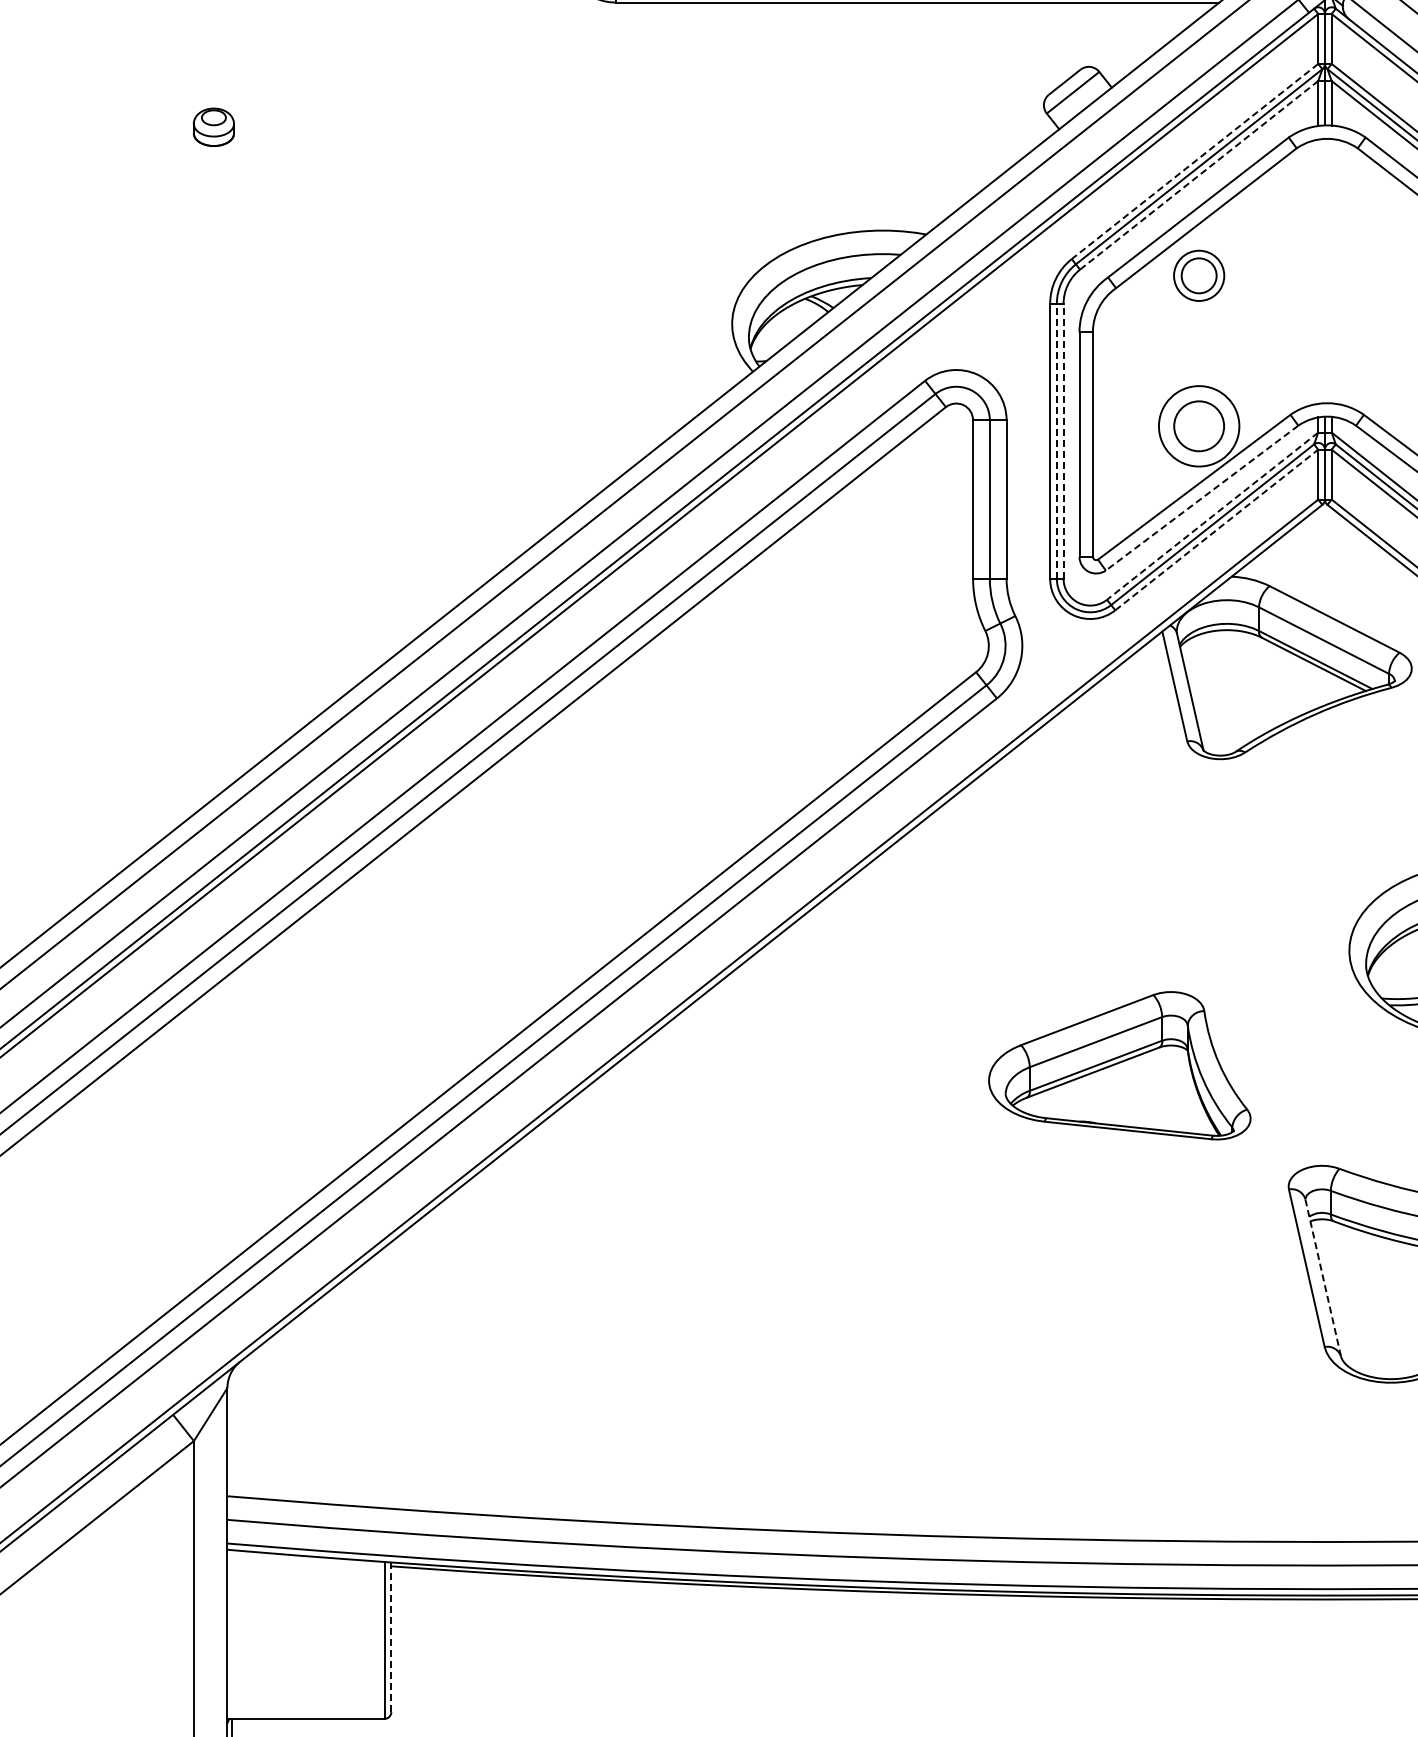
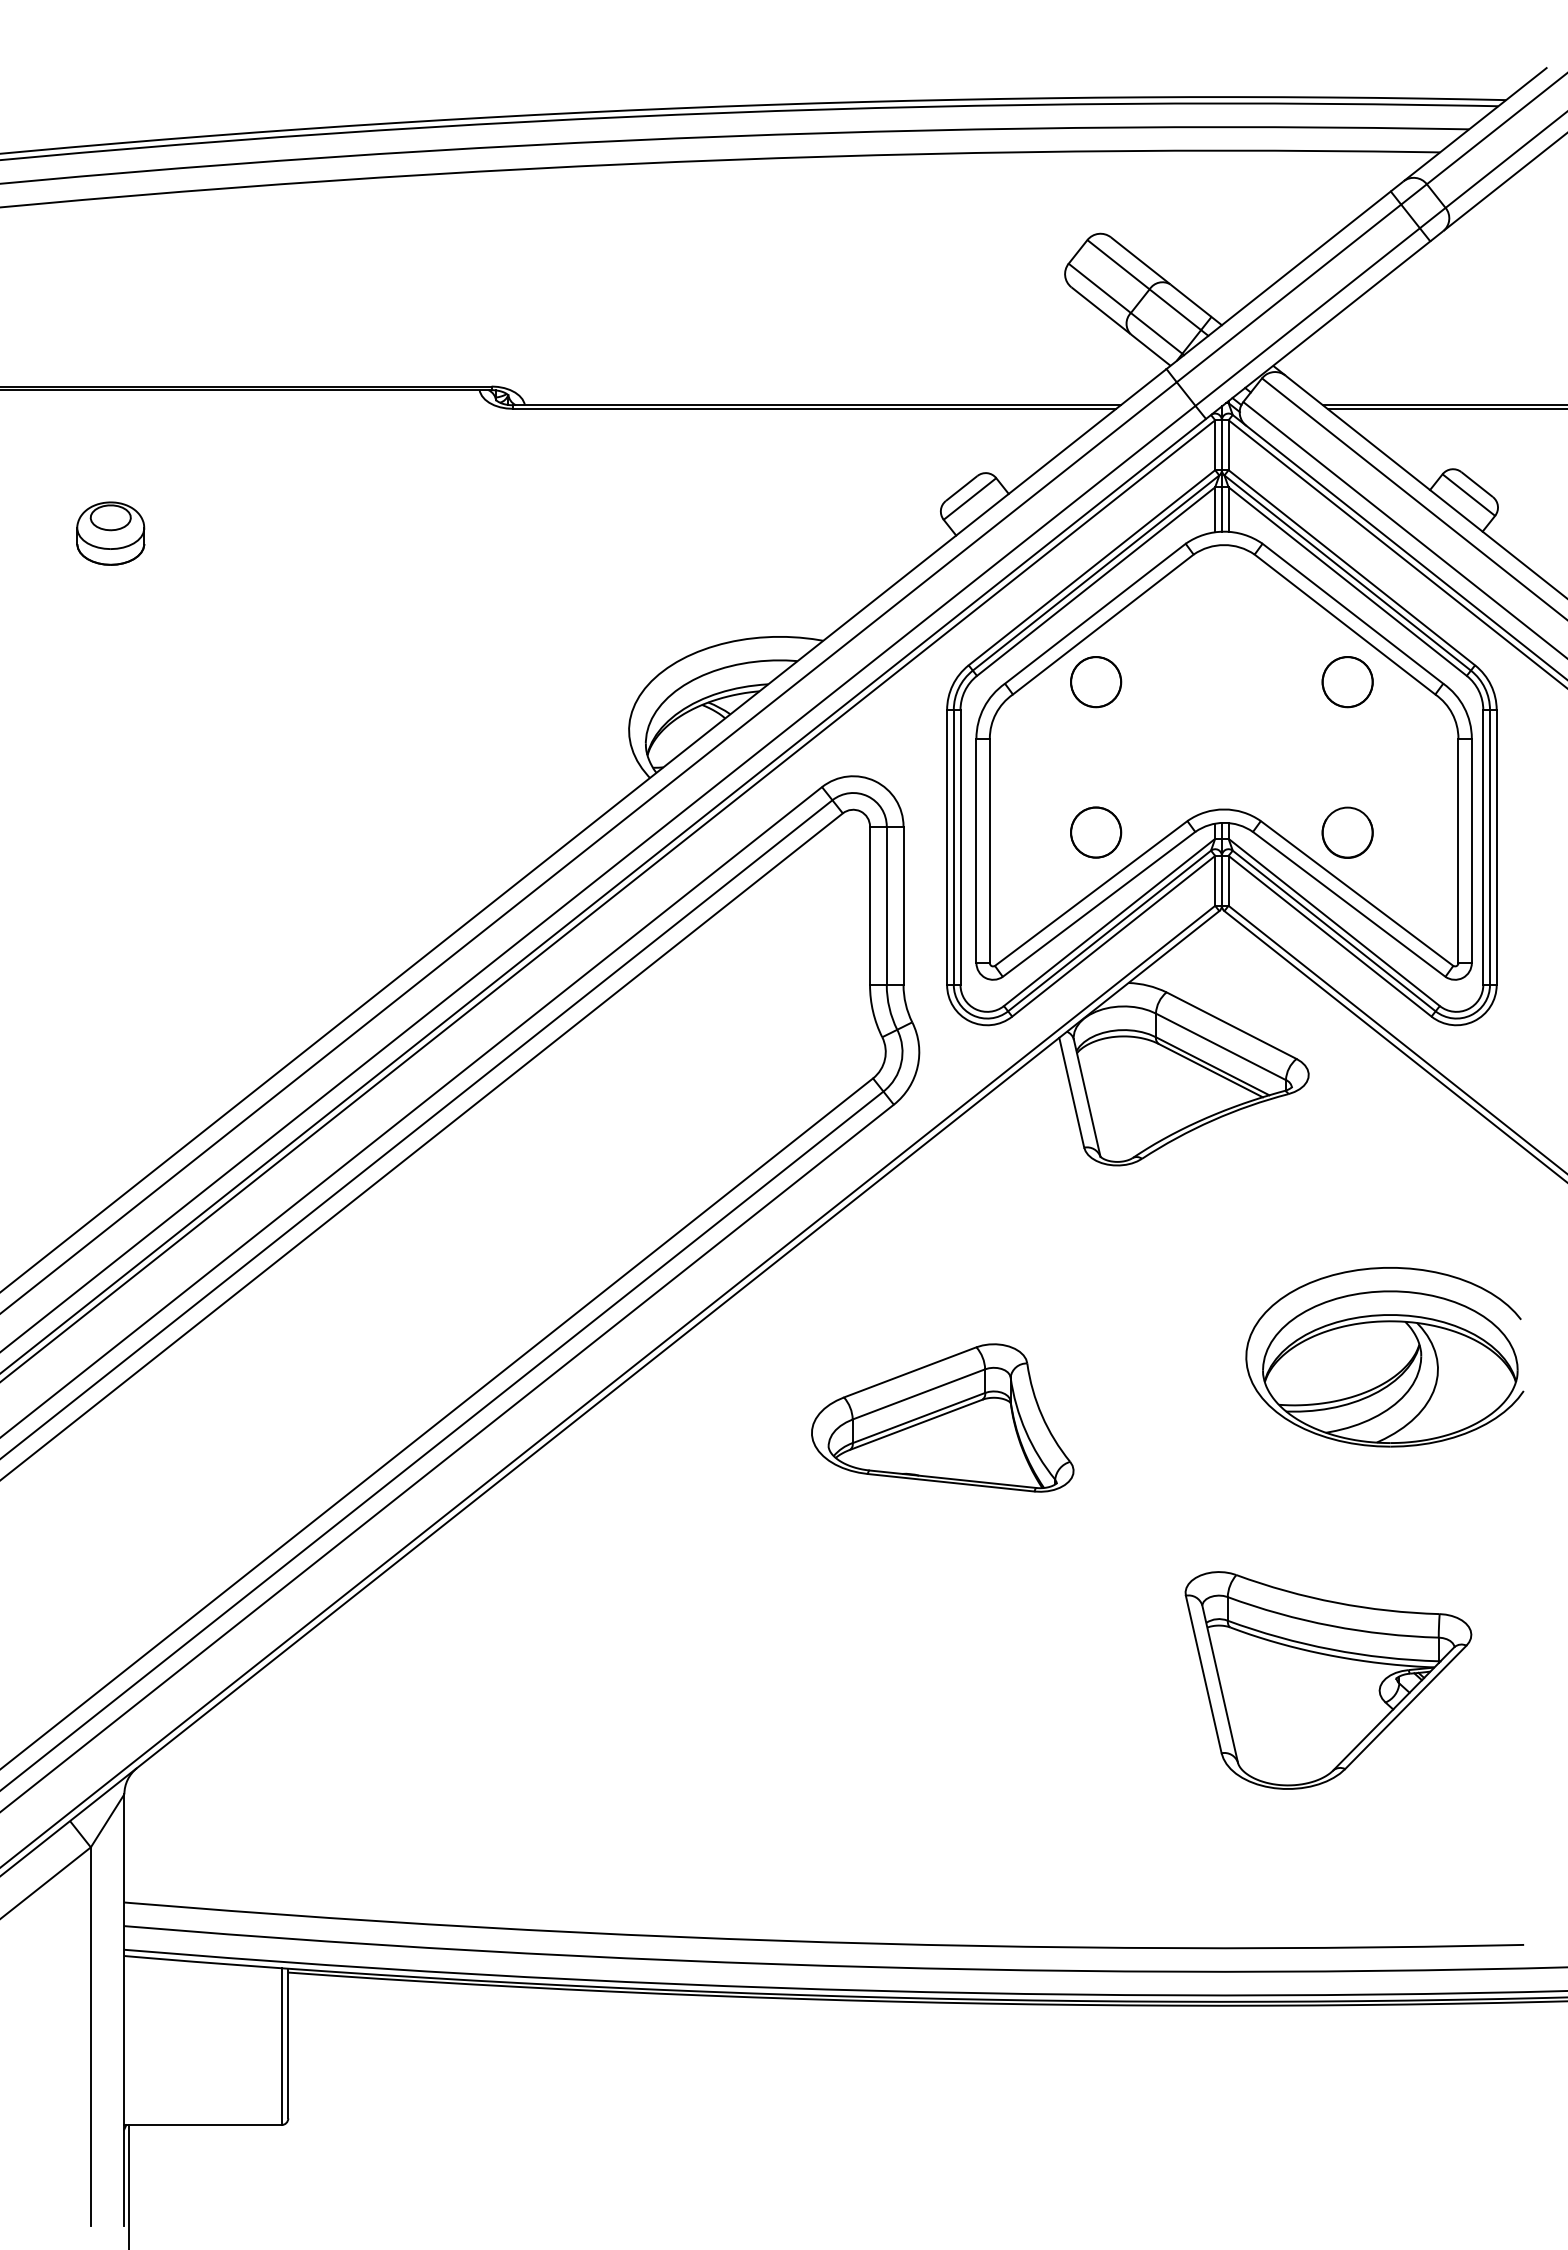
part: (213, 127) -> (110, 533), size x1.67
line: (1194, 162) -> (1091, 568), dashed -> solid
line: (1199, 175) -> (1096, 581), dashed -> solid
circle: (1199, 276) -> (1096, 682), size x1.43
circle: (1198, 426) -> (1095, 832), size x0.62
line: (1056, 441) -> (953, 847), dashed -> solid
line: (1063, 441) -> (960, 847), dashed -> solid
line: (1201, 498) -> (1098, 904), dashed -> solid
line: (1212, 516) -> (1109, 922), dashed -> solid
line: (1217, 529) -> (1114, 935), dashed -> solid
part: (1119, 1065) -> (942, 1417), moved
line: (1323, 1277) -> (1220, 1683), dashed -> solid
line: (391, 1637) -> (288, 2043), dashed -> solid

